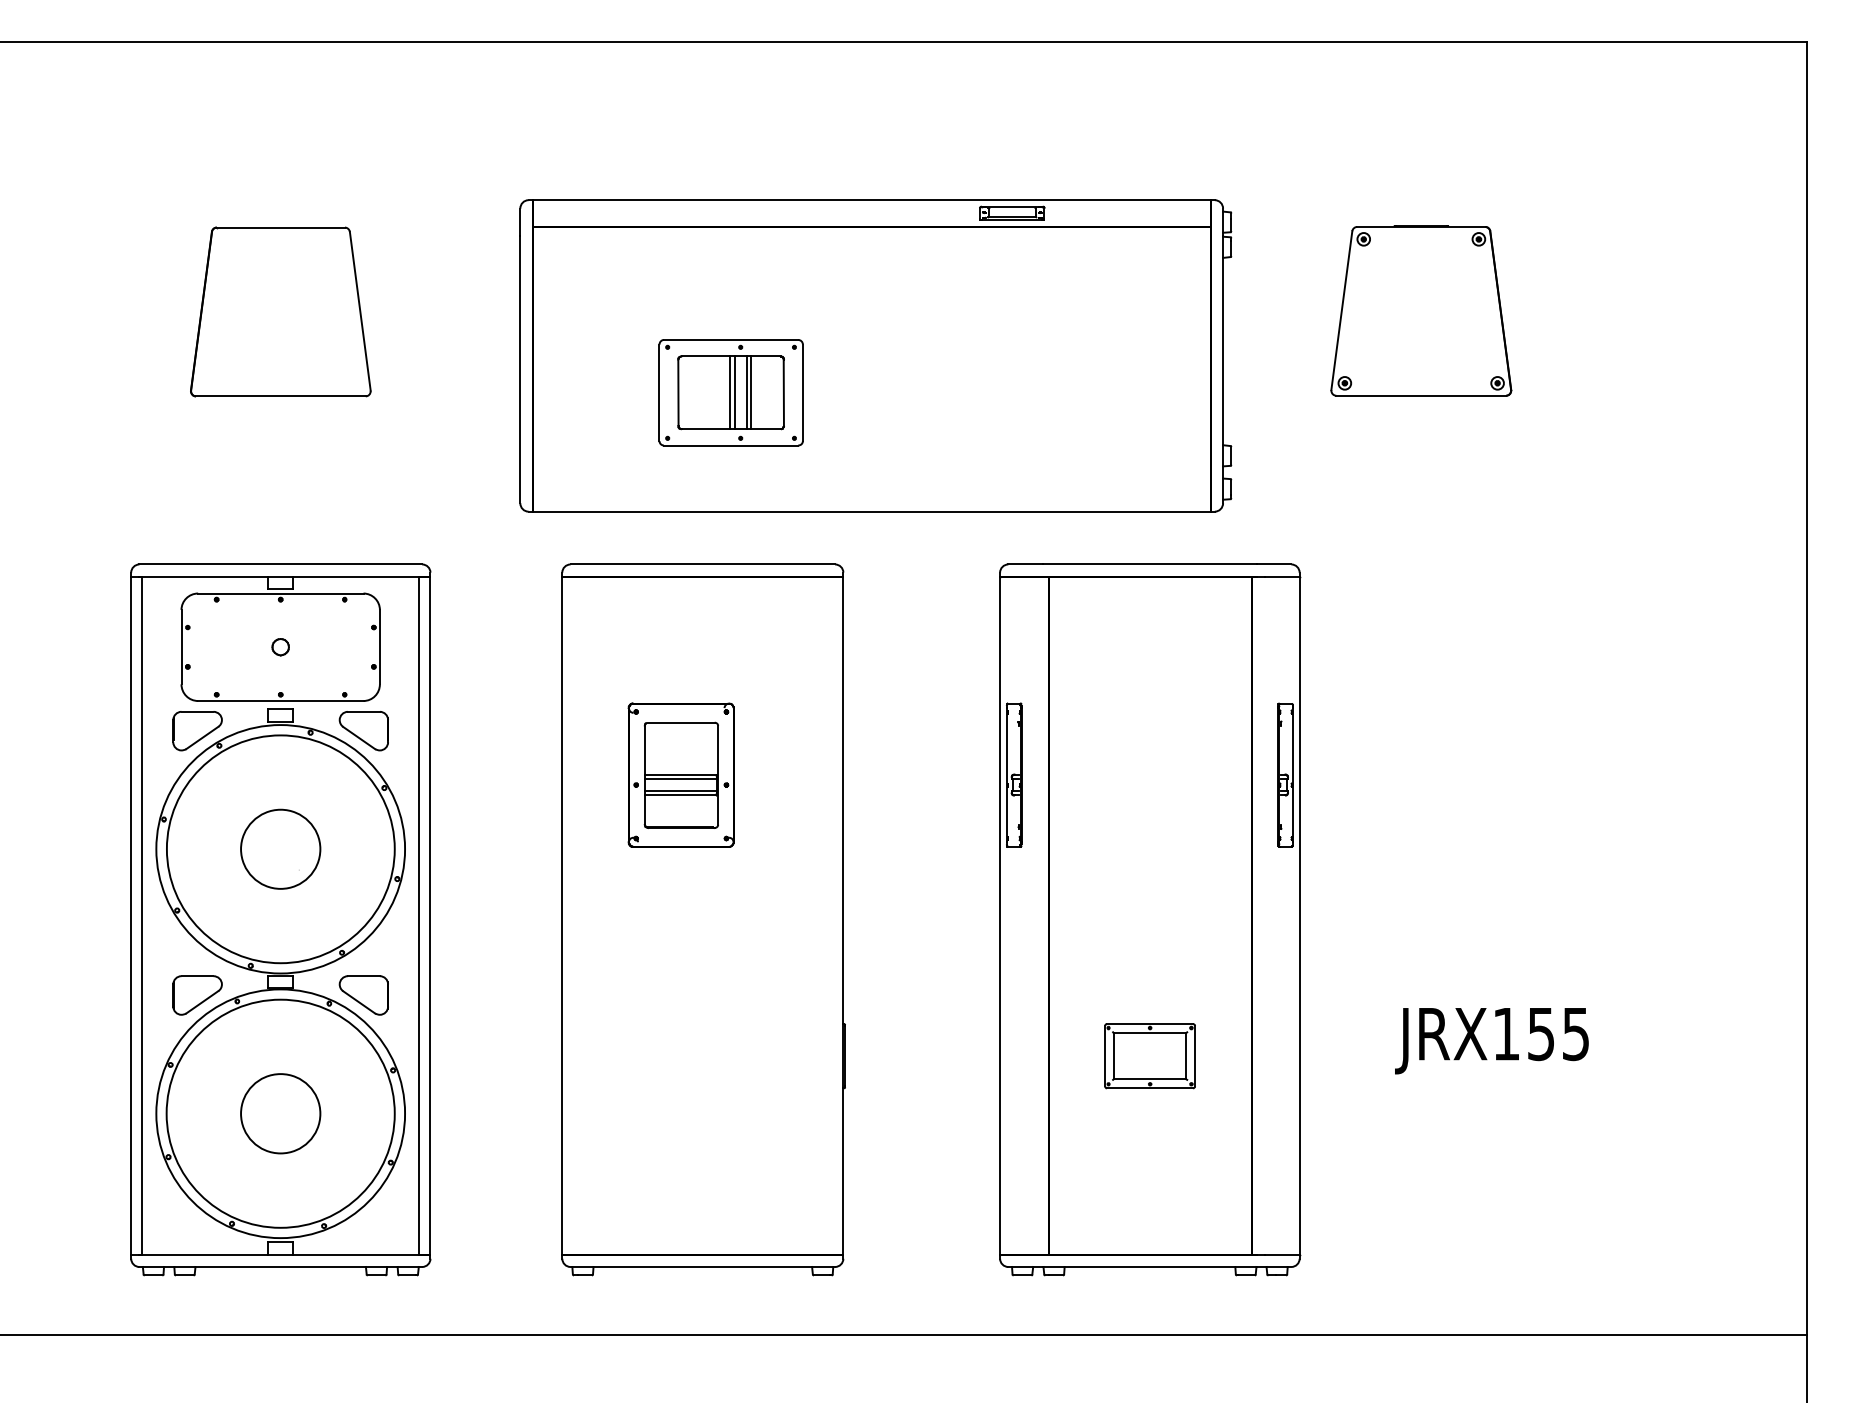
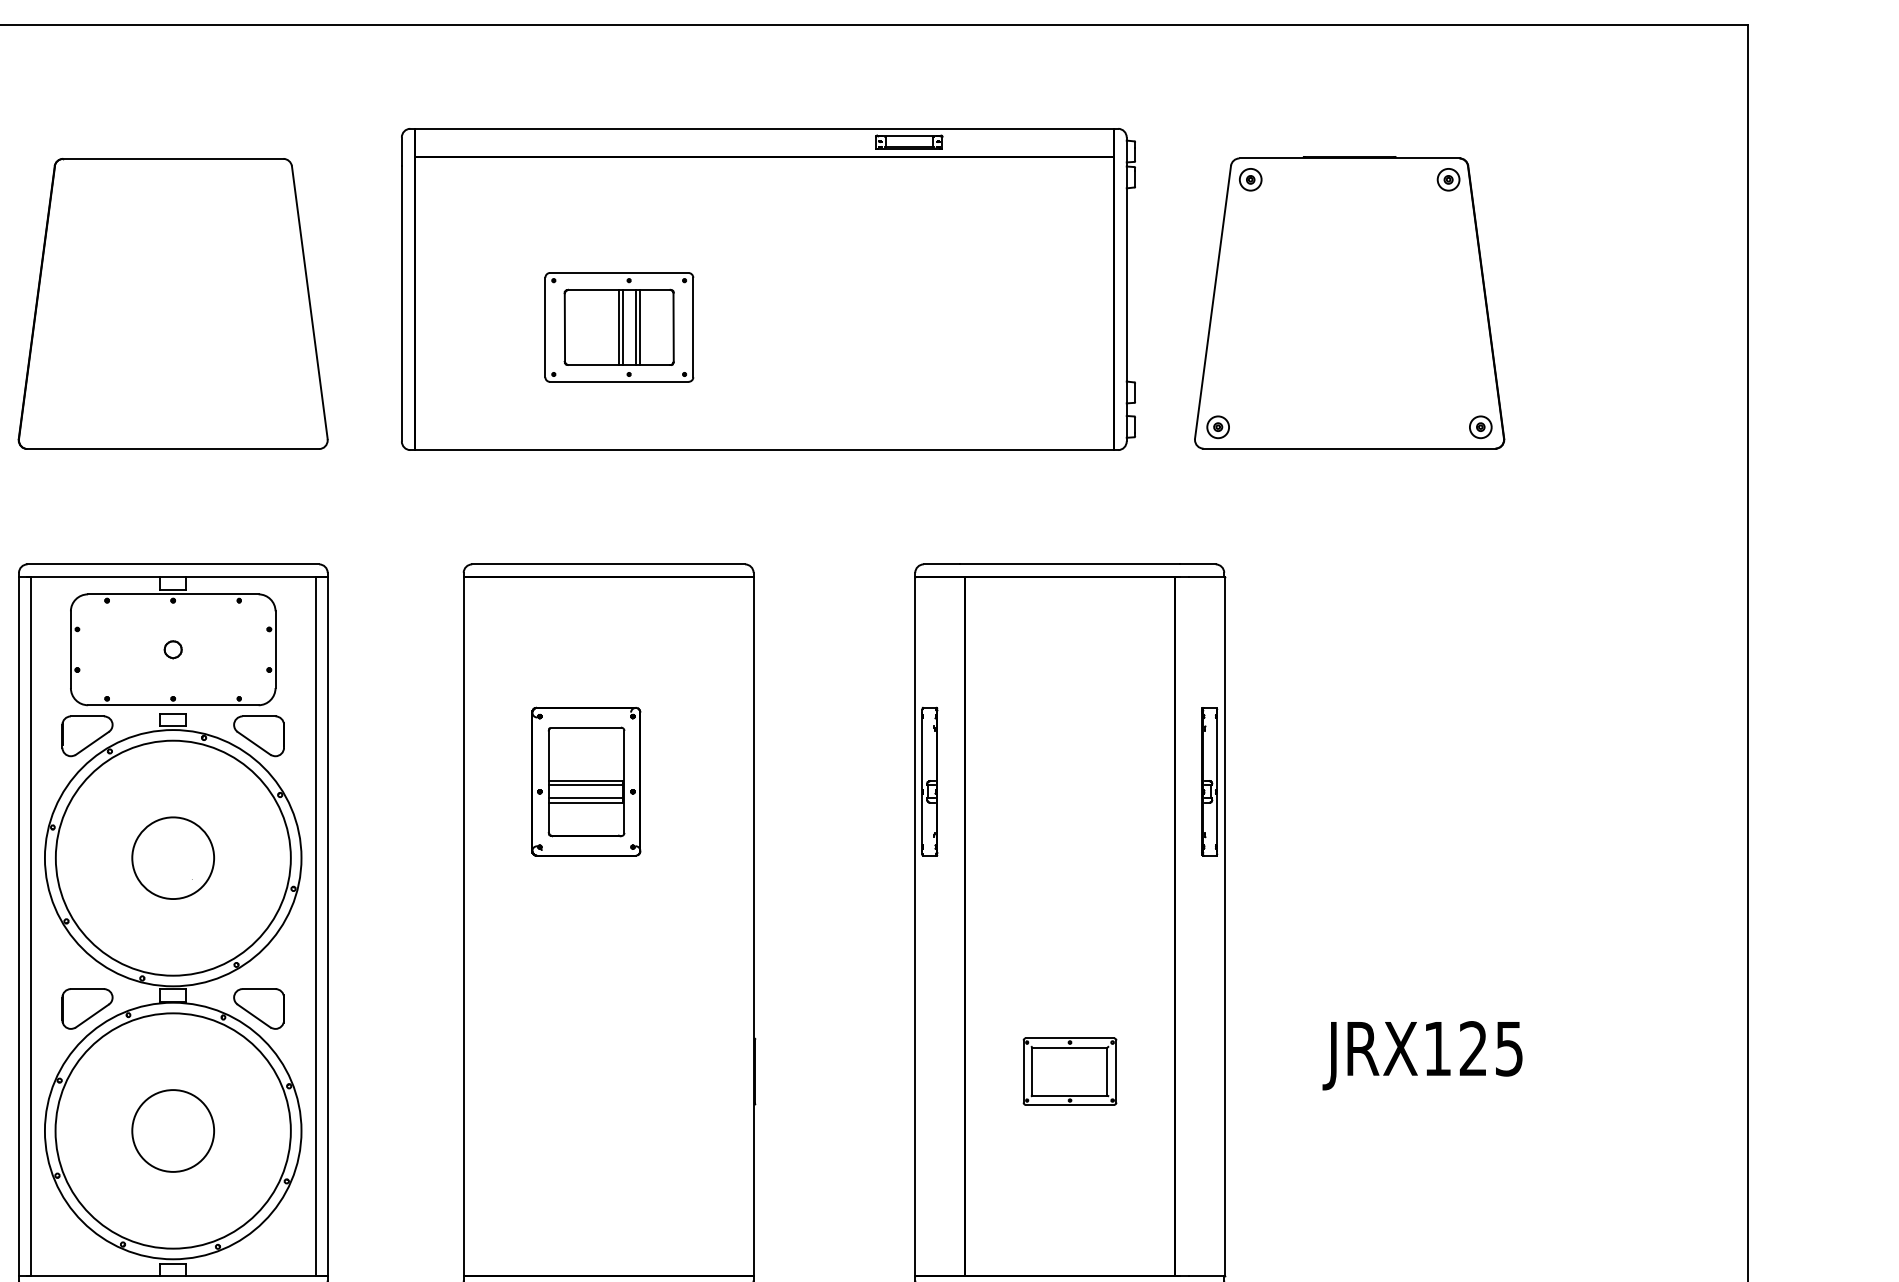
part: (1421, 310) -> (1349, 302), size x1.67
part: (280, 311) -> (173, 303), size x1.67
part: (875, 355) -> (768, 289), moved
text: (1540, 1034) -> (1472, 1049), JRX155 -> JRX125

